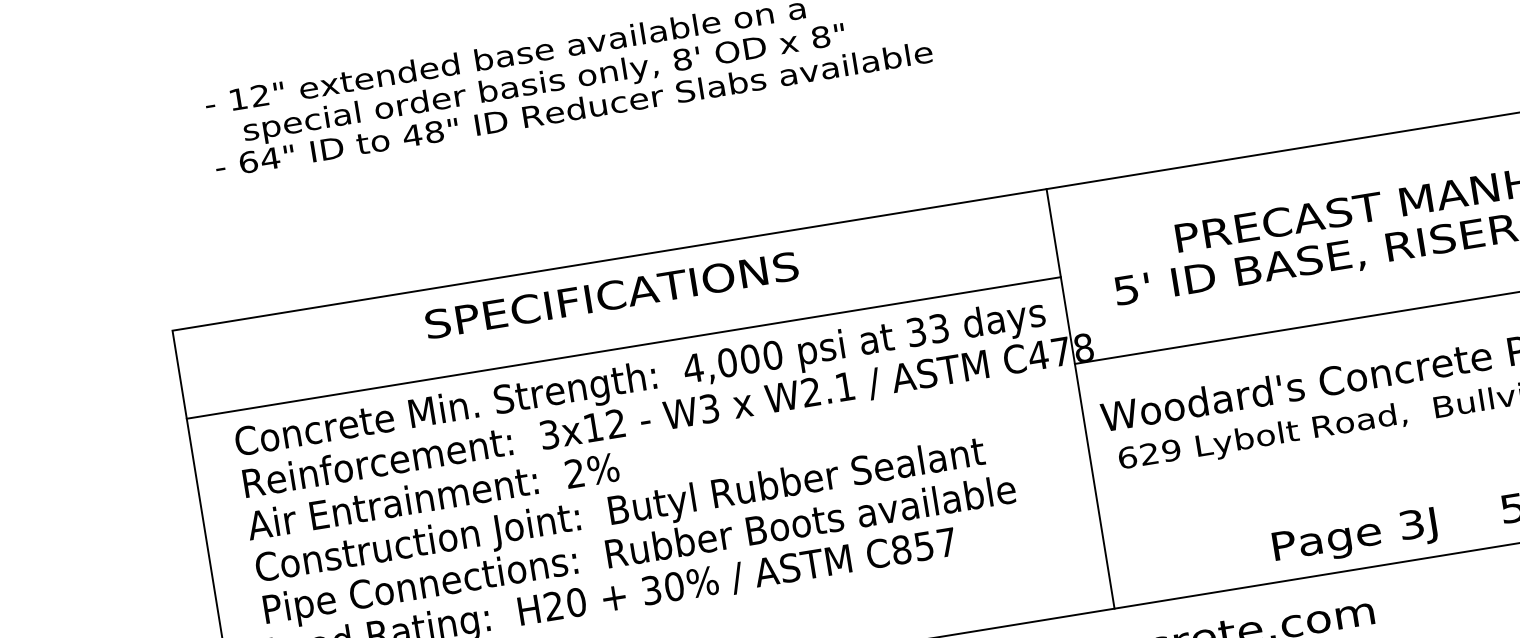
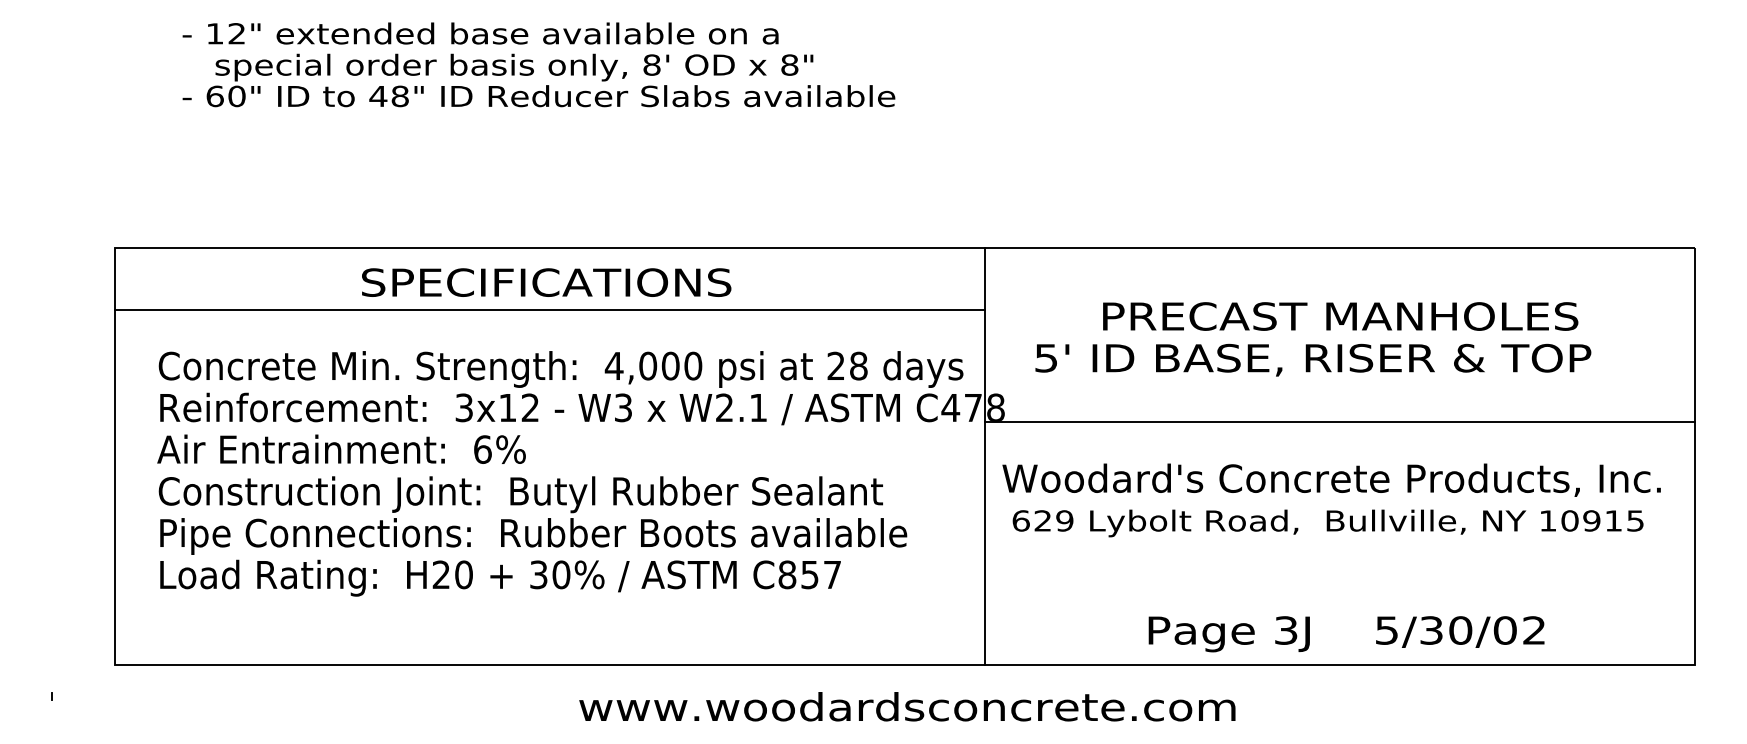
text: (269, 158) -> (236, 96), 64" -> 60"
text: (927, 329) -> (847, 365), 33 -> 28
line: (623, 348) -> (549, 310), moved
text: (574, 473) -> (482, 449), 2% -> 6%

